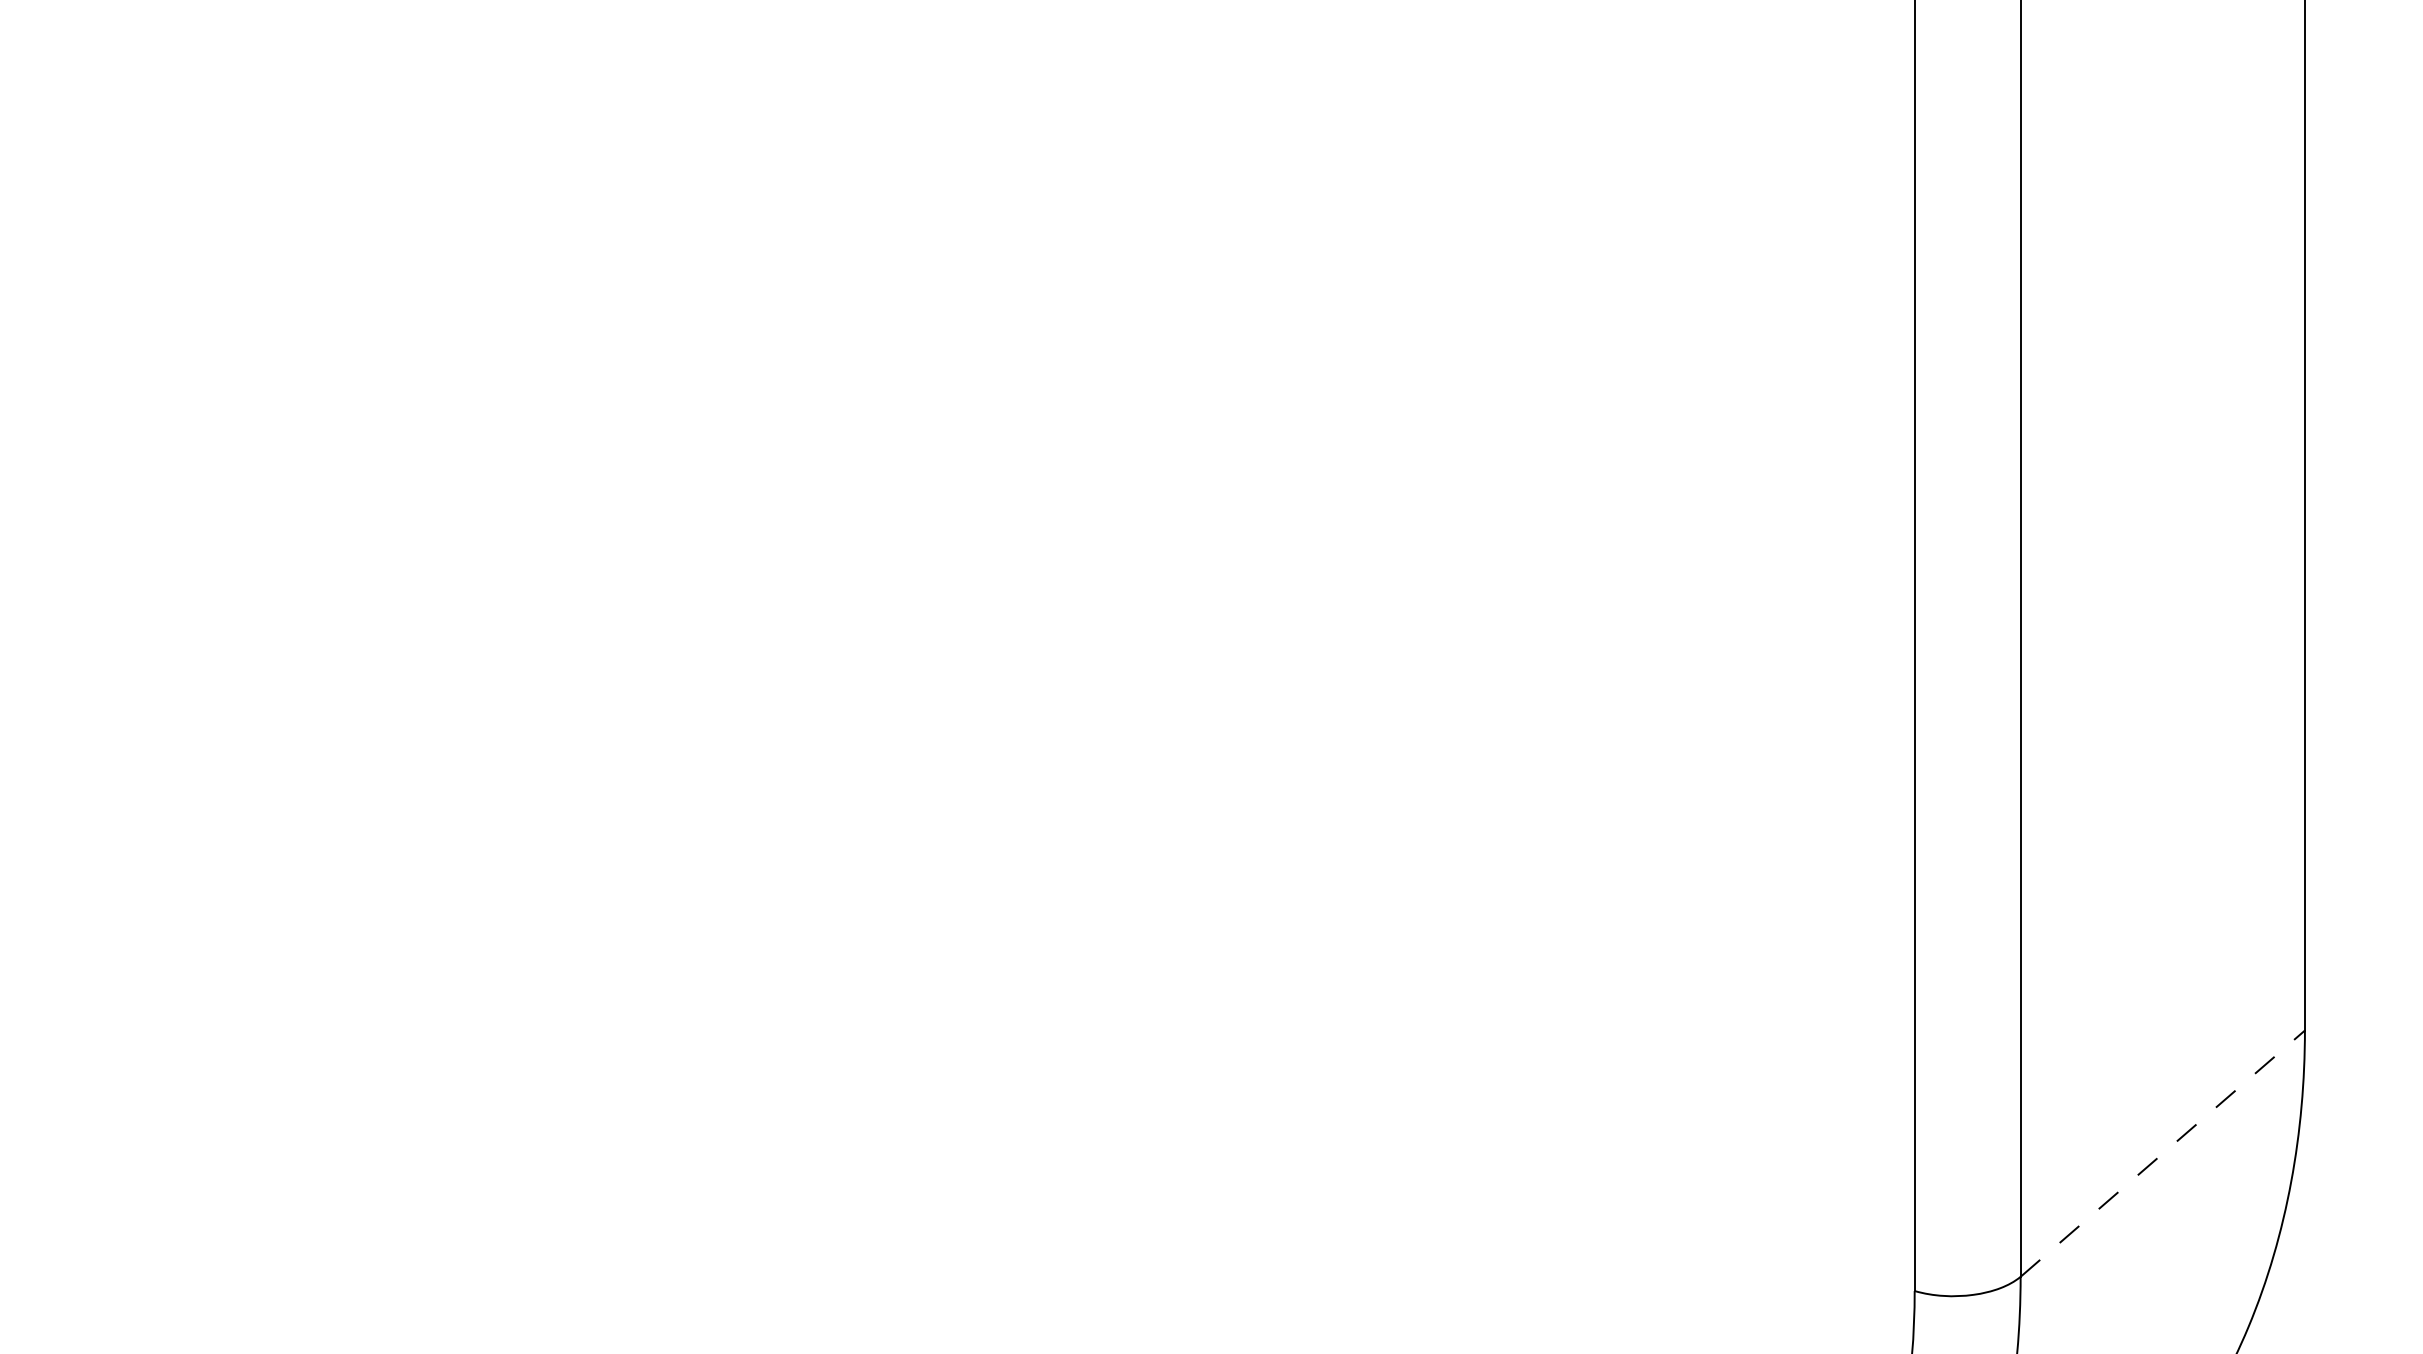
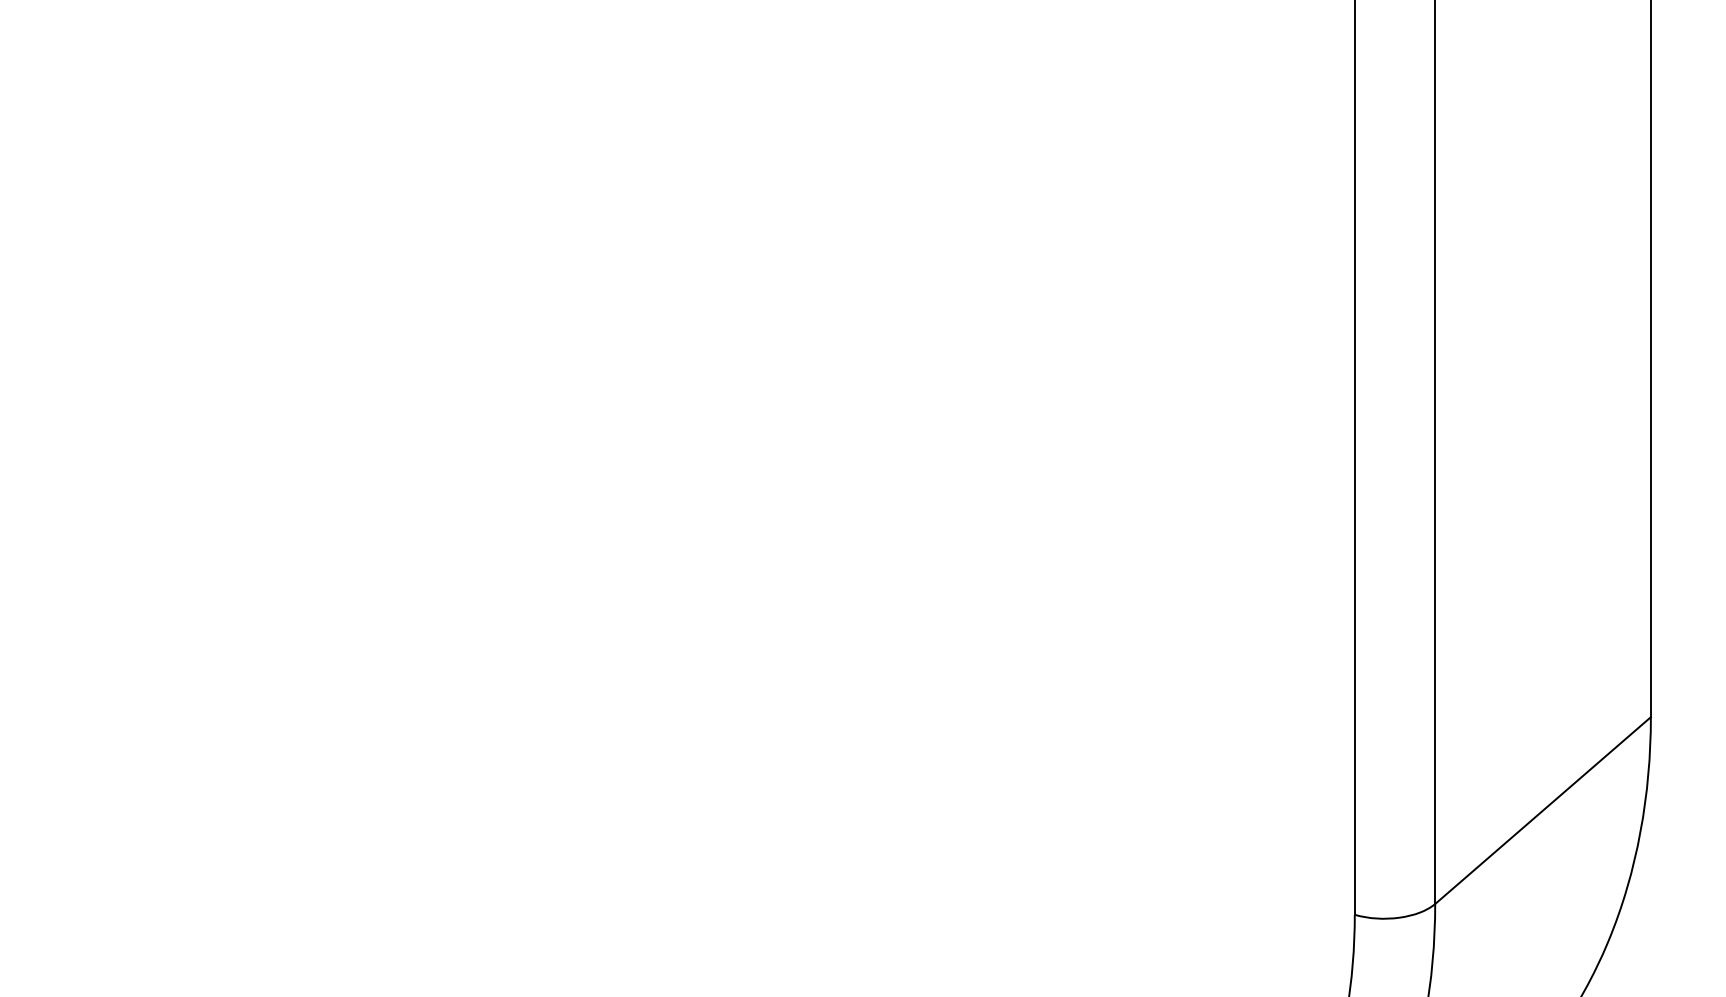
line: (2163, 1153) -> (1543, 810), dashed -> solid

